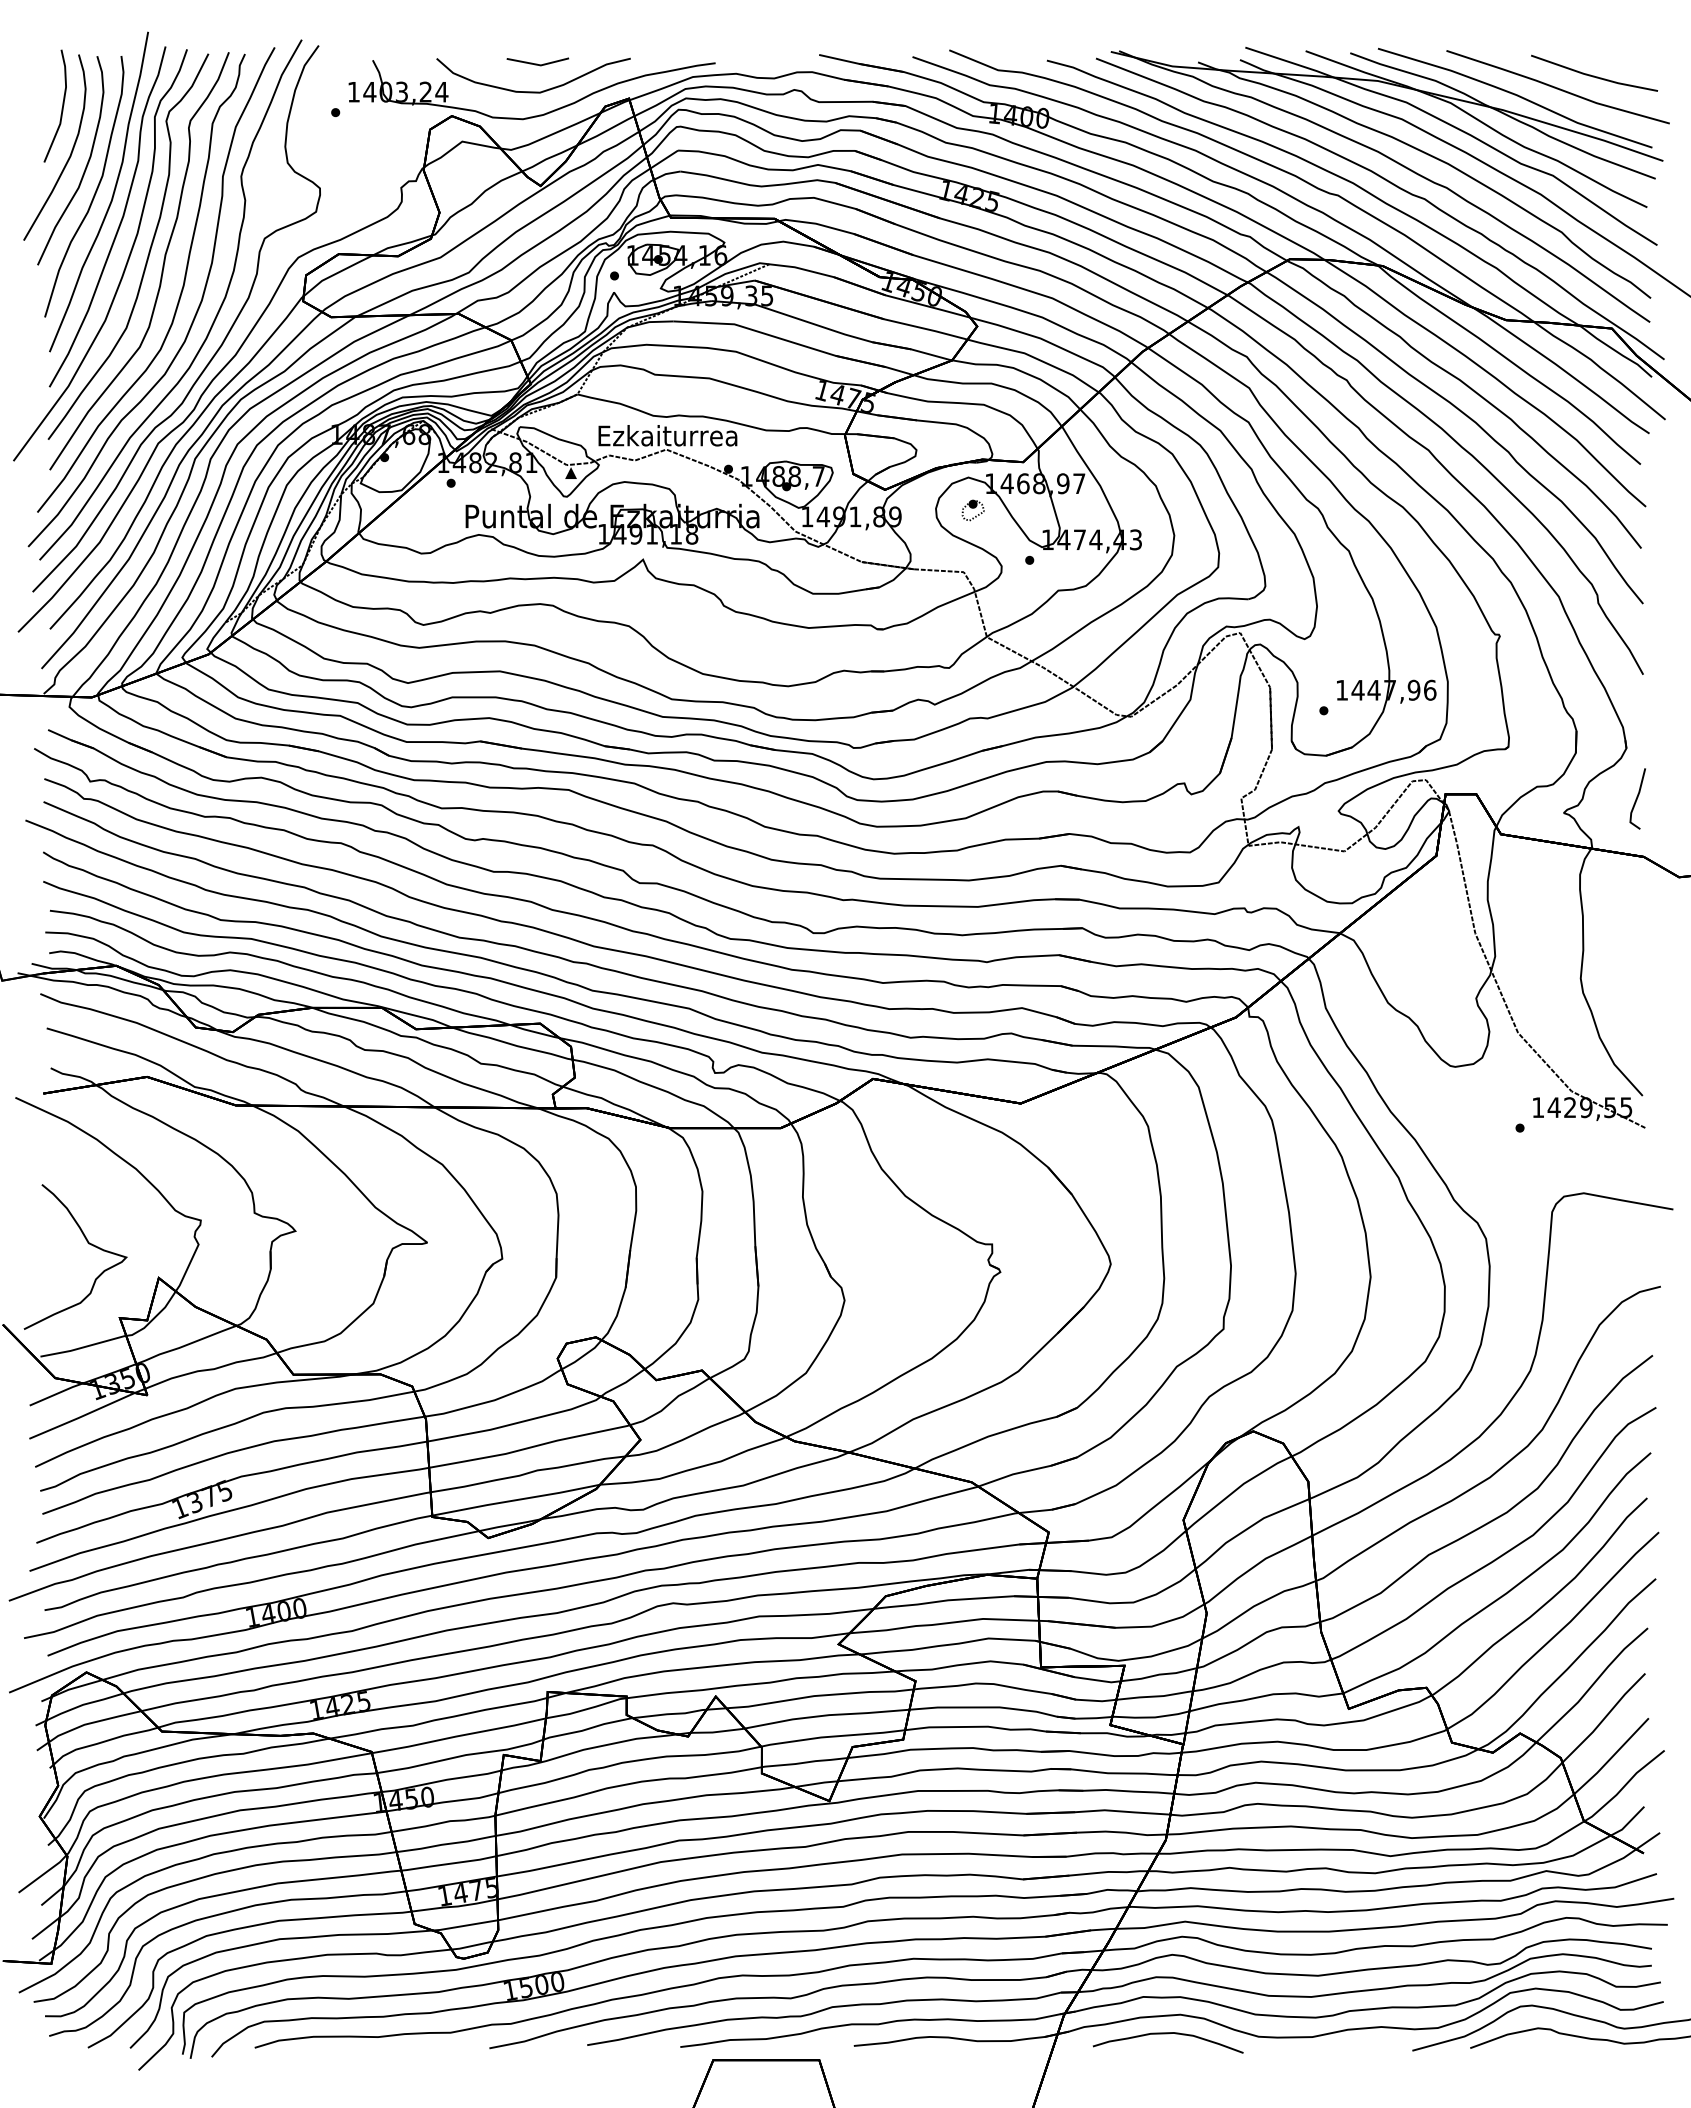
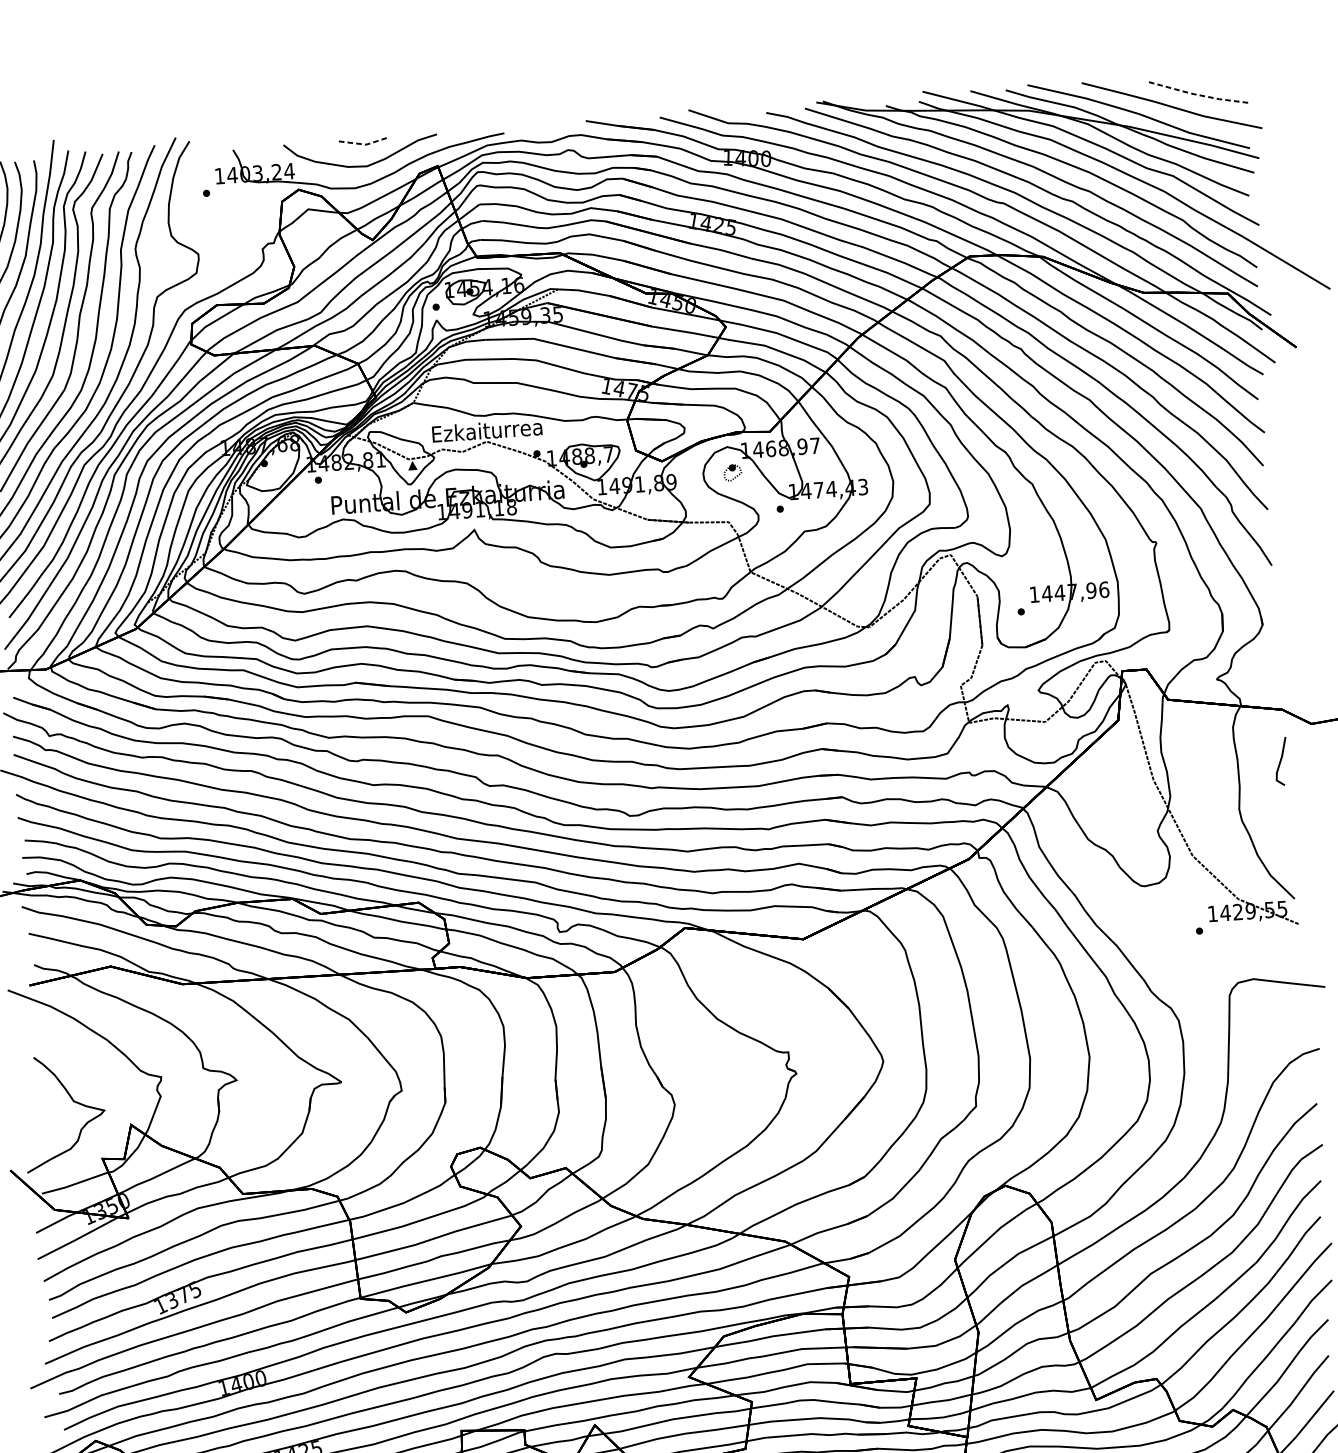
line: (538, 65) -> (364, 144), solid -> dashed
line: (1594, 76) -> (1200, 95), solid -> dashed
line: (1637, 798) -> (1281, 761), moved

